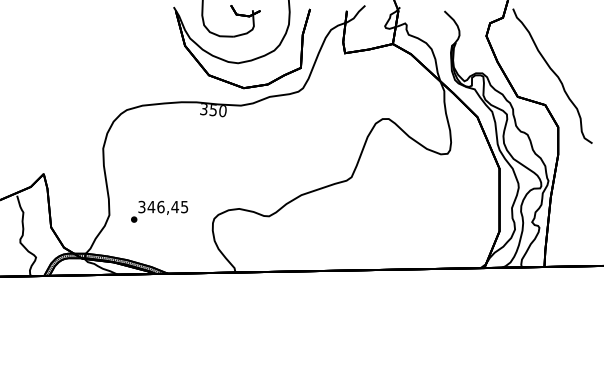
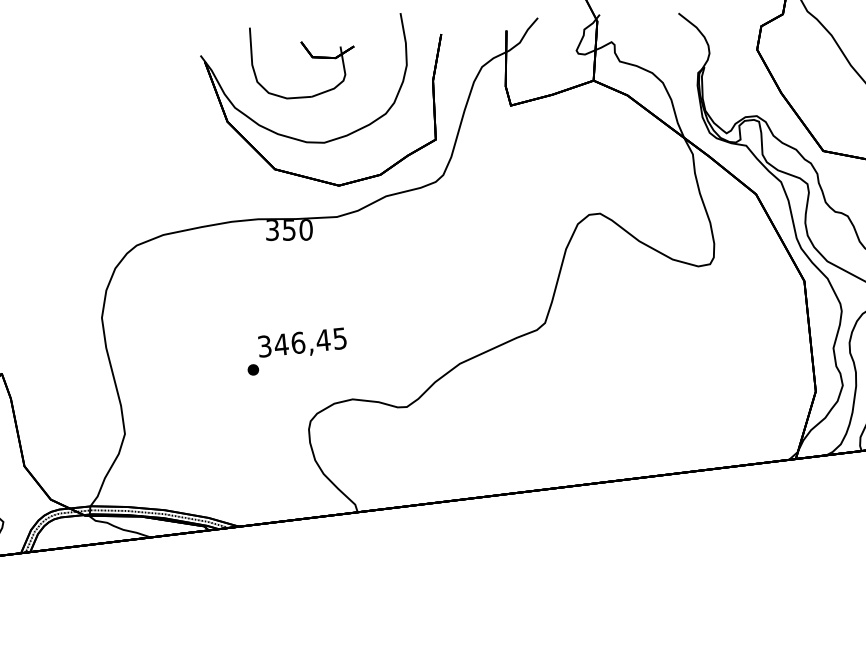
text: (159, 211) -> (296, 351), moved

